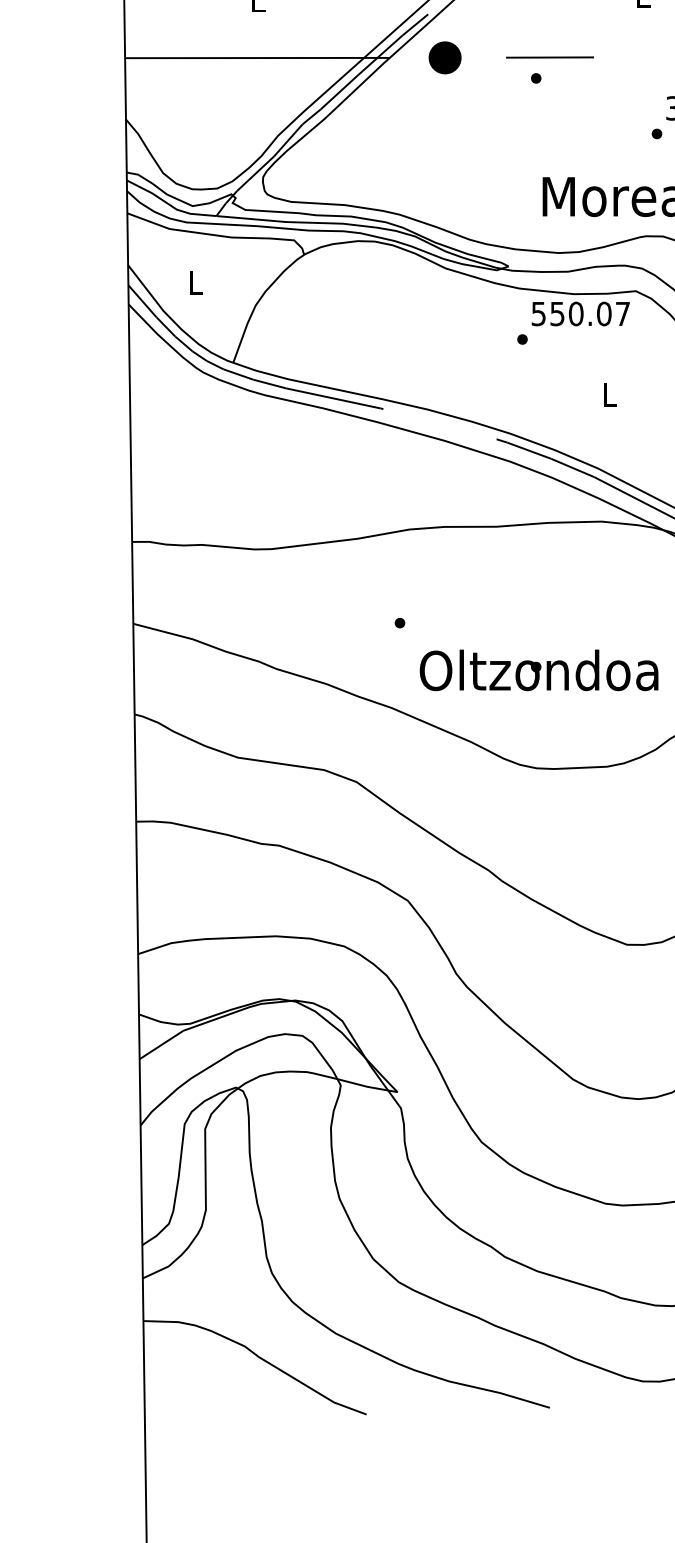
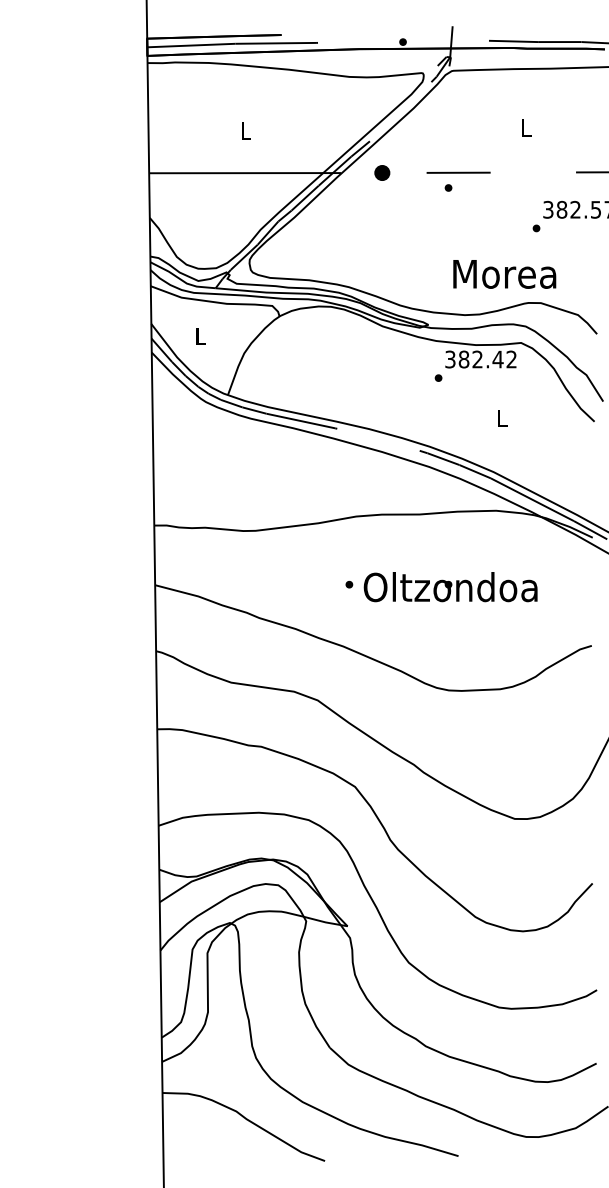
part: (445, 57) -> (382, 172), size x0.62
text: (580, 313) -> (480, 359), 550.07 -> 382.42
text: (538, 670) -> (450, 587), moved

